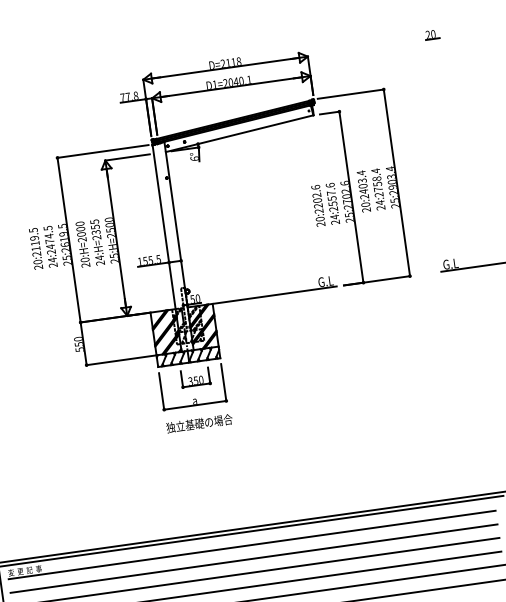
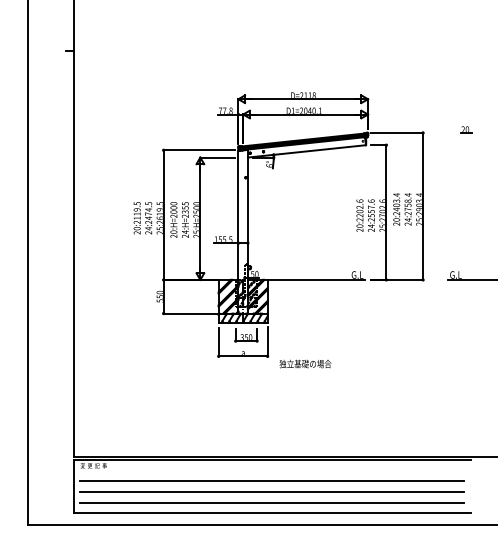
part: (432, 34) -> (466, 129), moved
text: (199, 422) -> (305, 363), moved
line: (251, 545) -> (271, 470), removed

